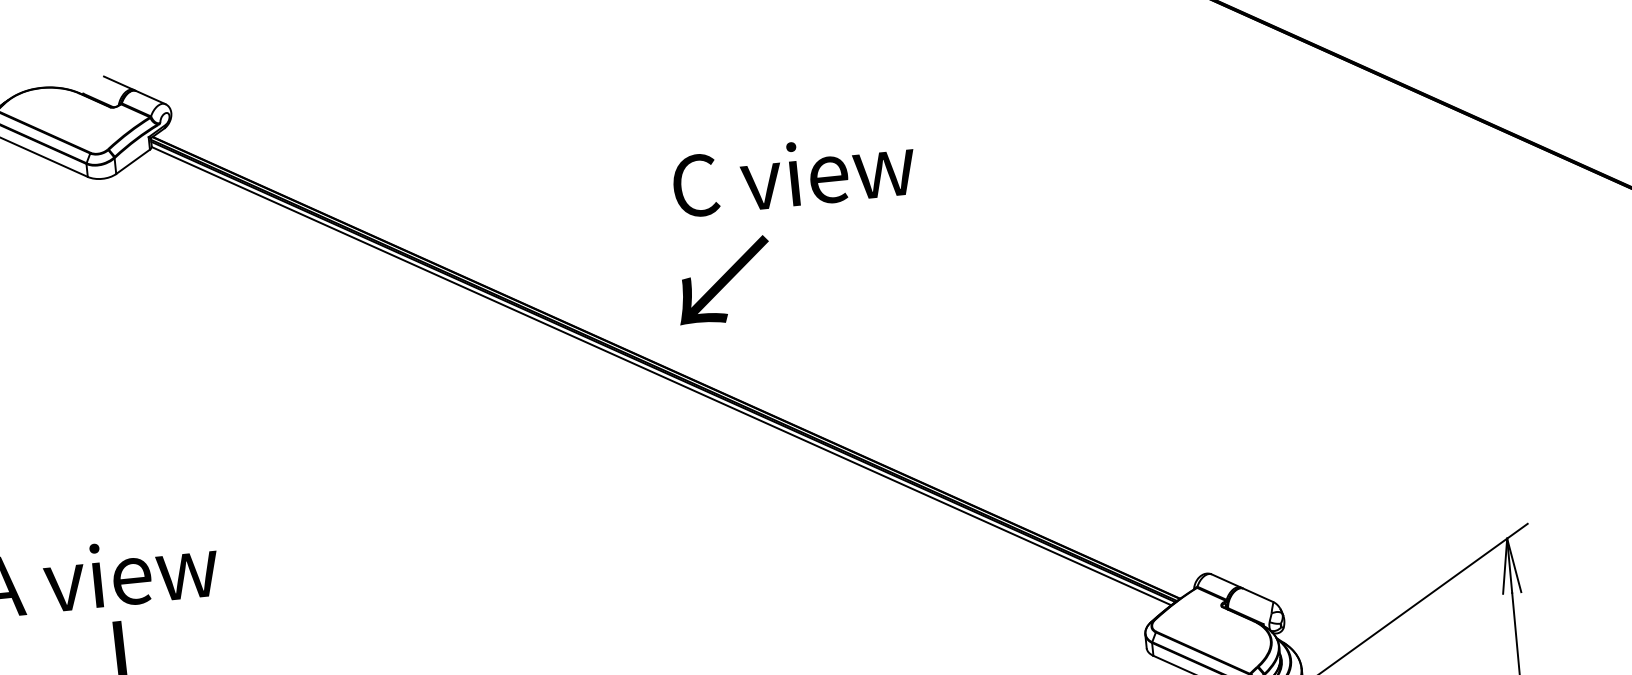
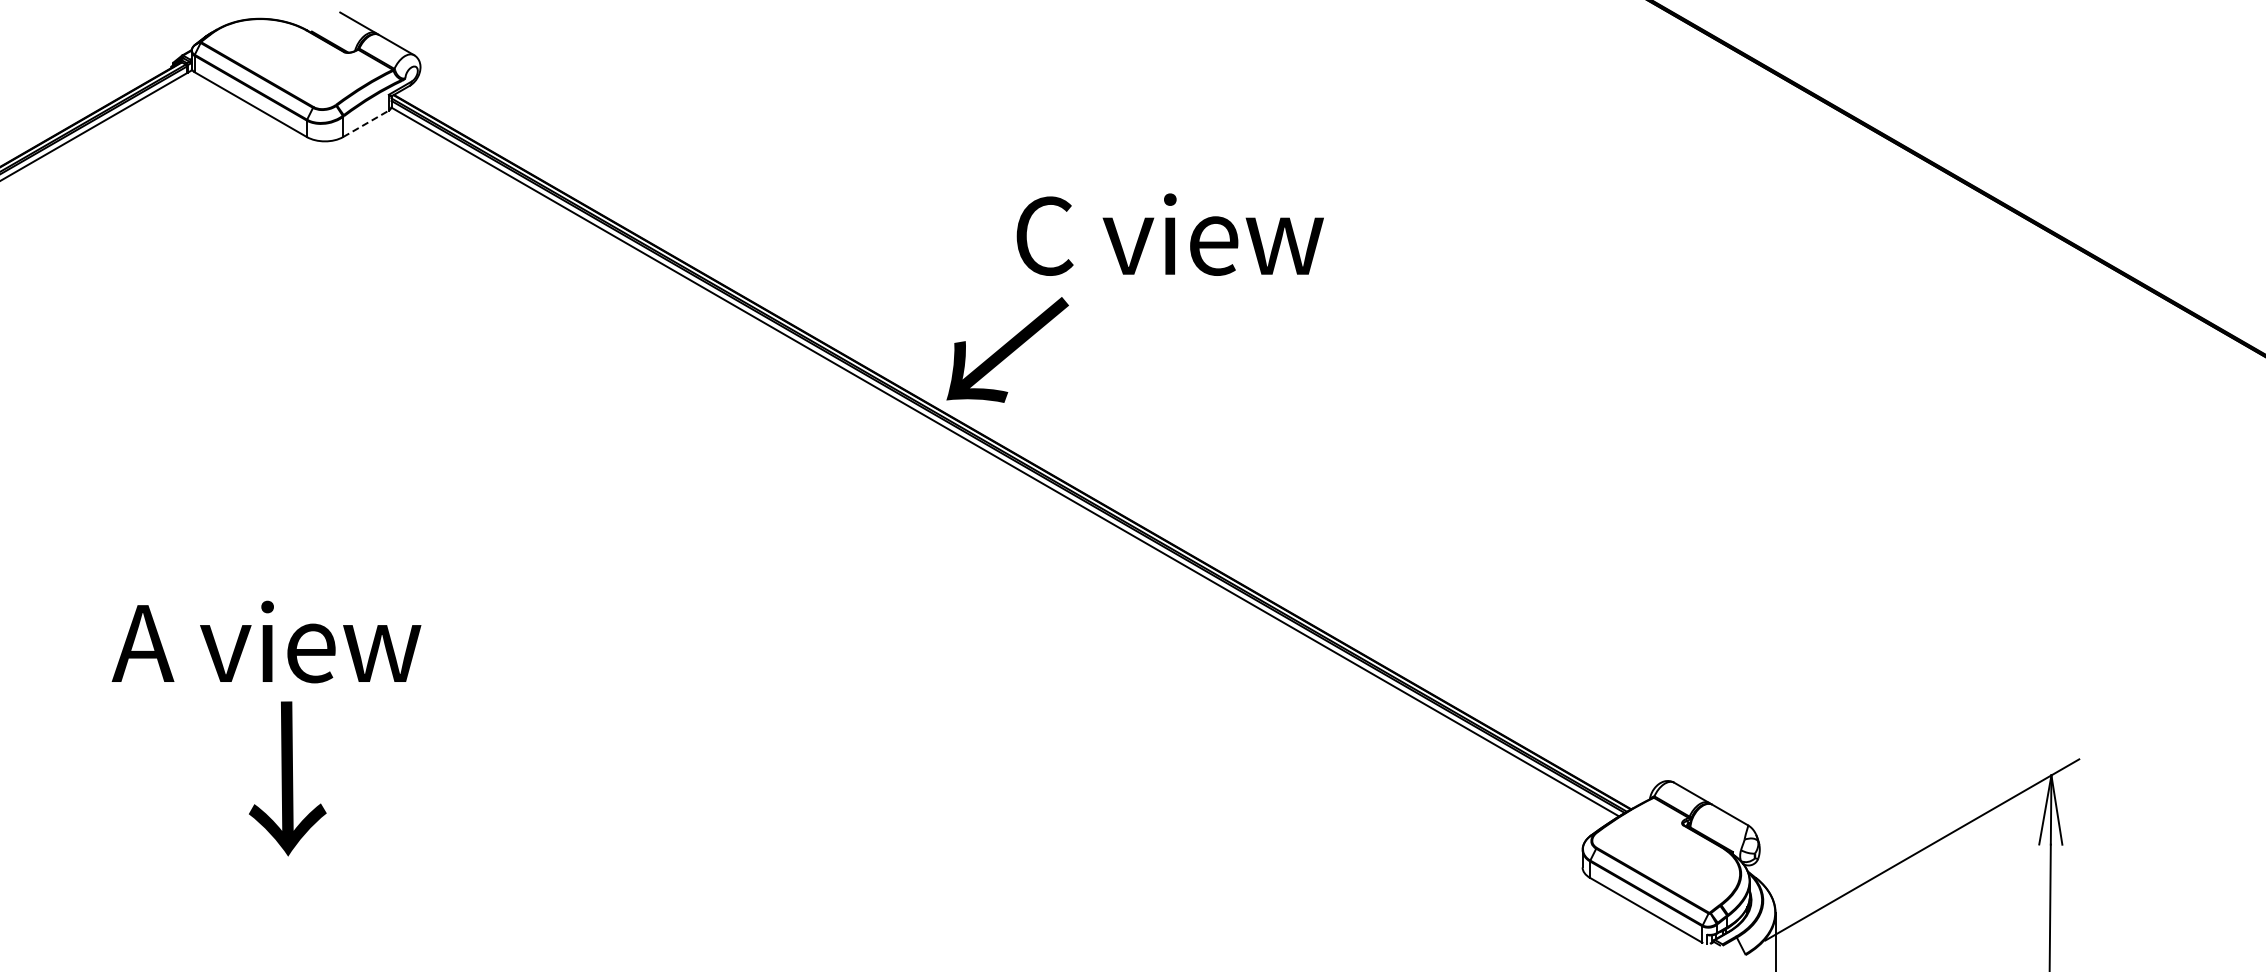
line: (133, 161) -> (366, 123), solid -> dashed
text: (793, 174) -> (1169, 234), moved
text: (724, 280) -> (1007, 349), moved

